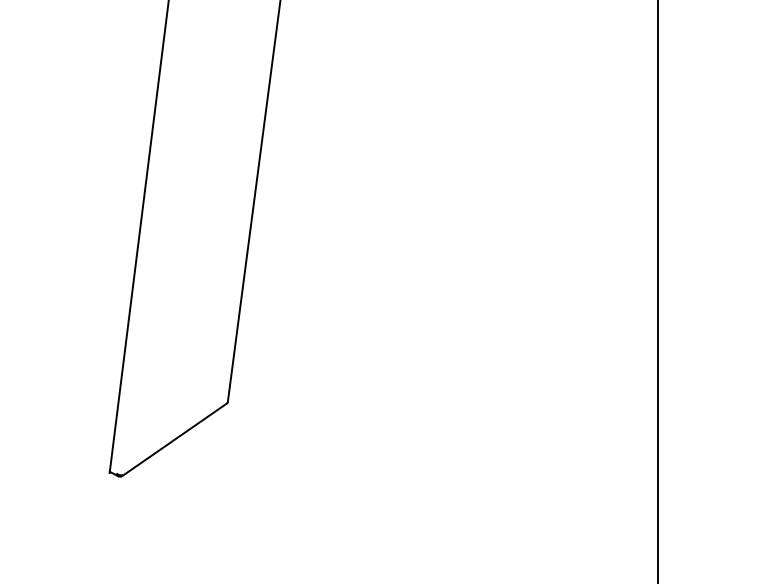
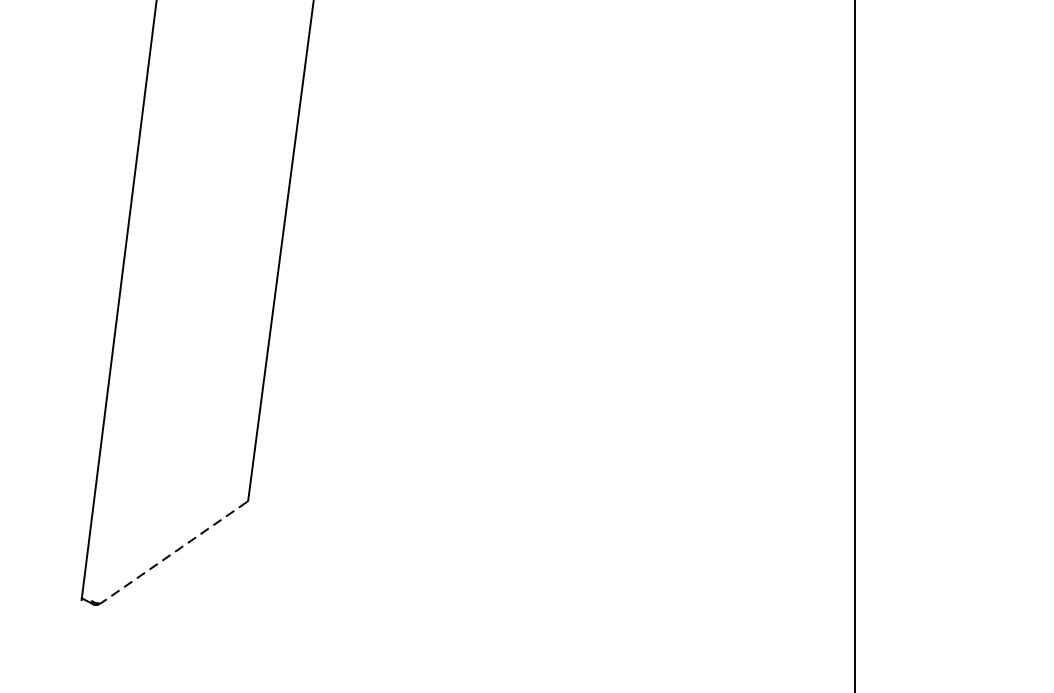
line: (174, 439) -> (173, 552), solid -> dashed

